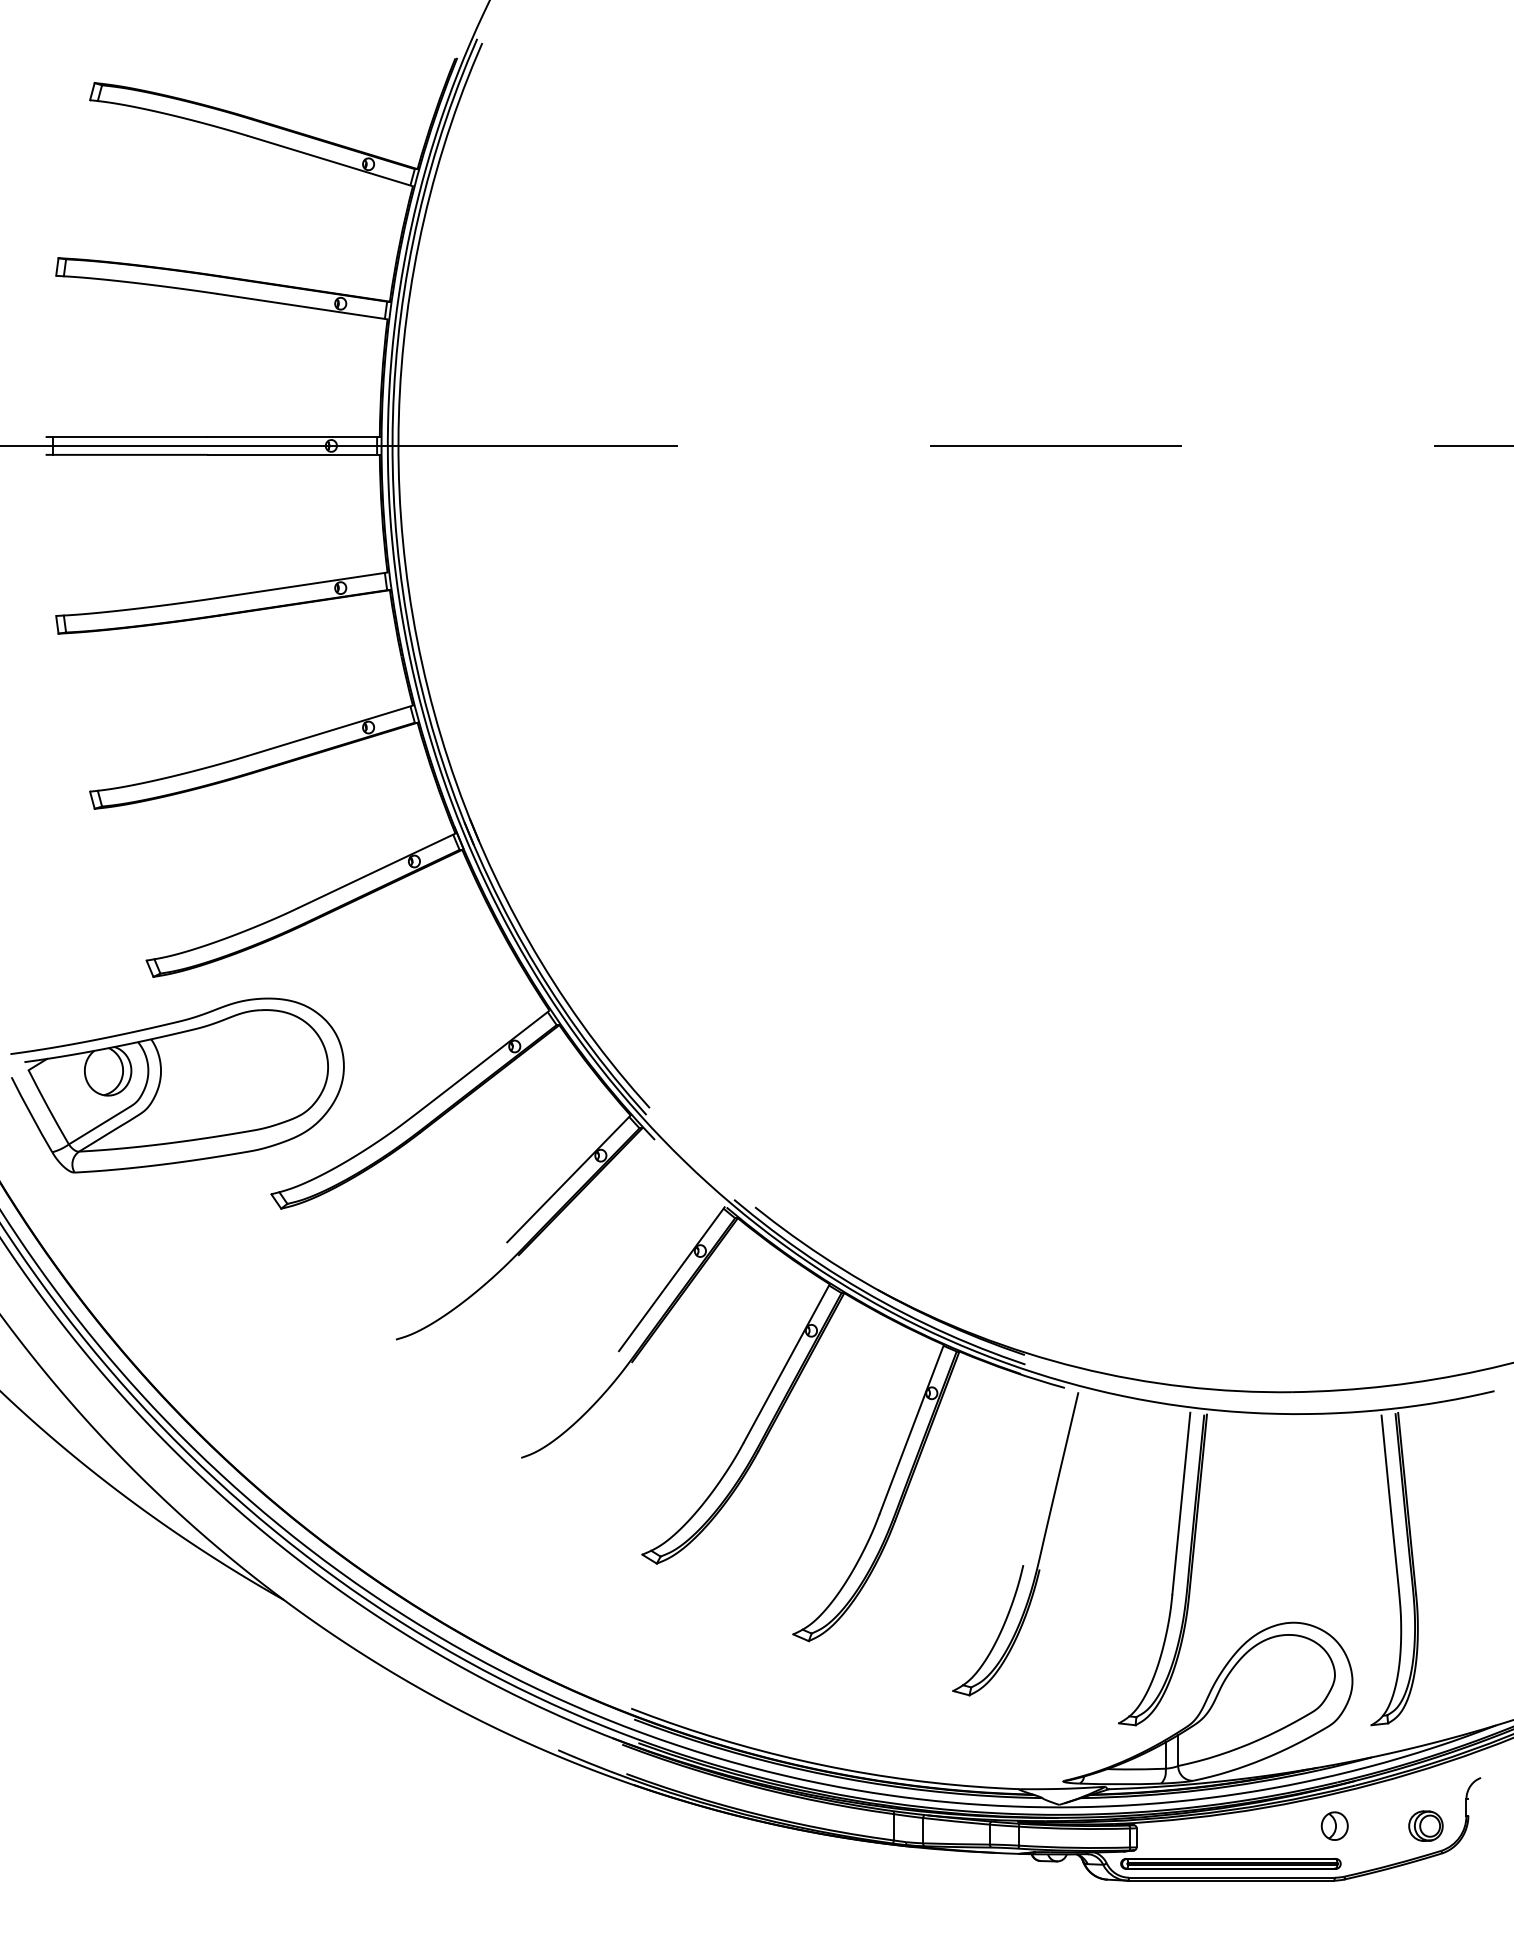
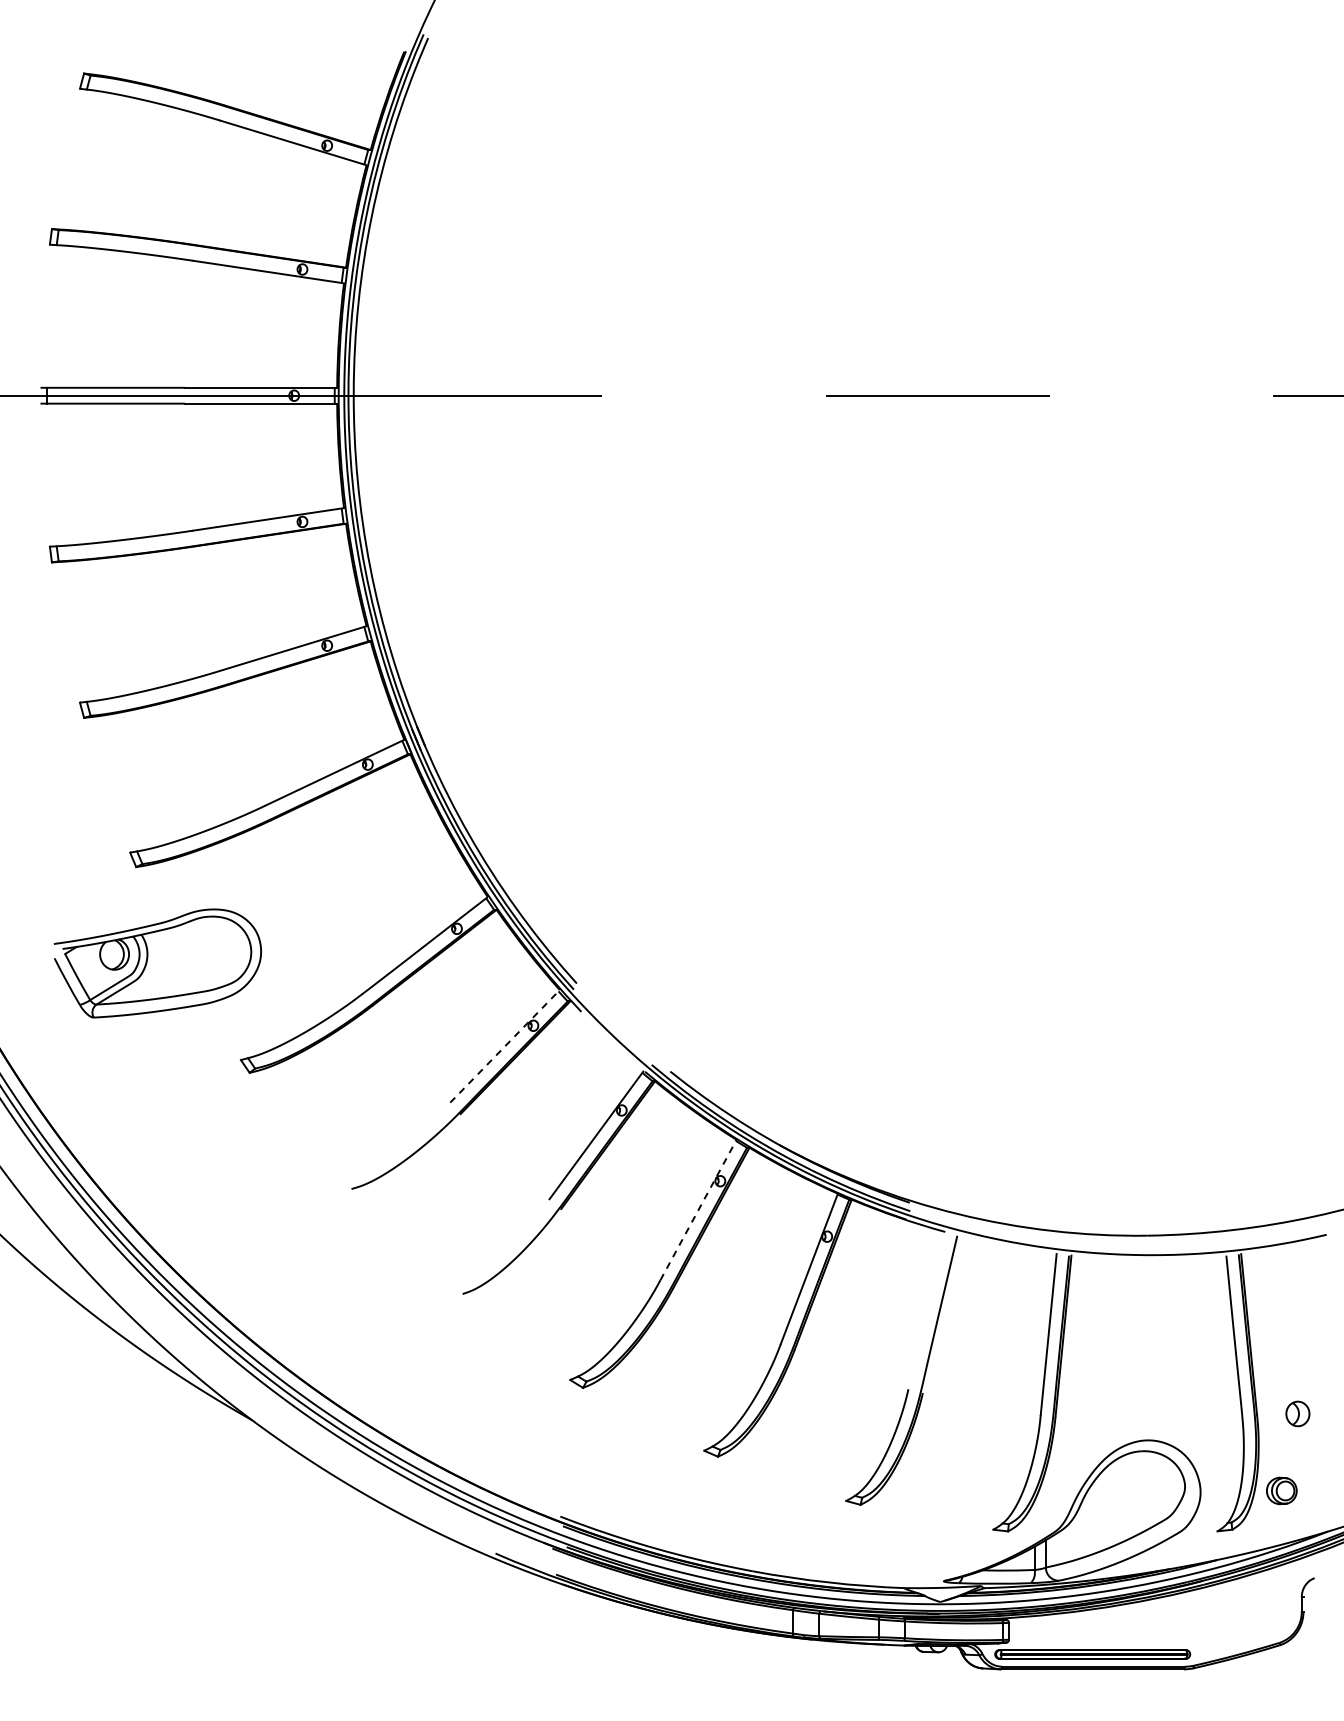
part: (177, 1085) -> (157, 963), size x0.7
line: (569, 1179) -> (505, 1046), solid -> dashed
line: (786, 1363) -> (698, 1210), solid -> dashed
part: (1334, 1825) -> (1297, 1413), moved
part: (1425, 1825) -> (1281, 1490), moved

